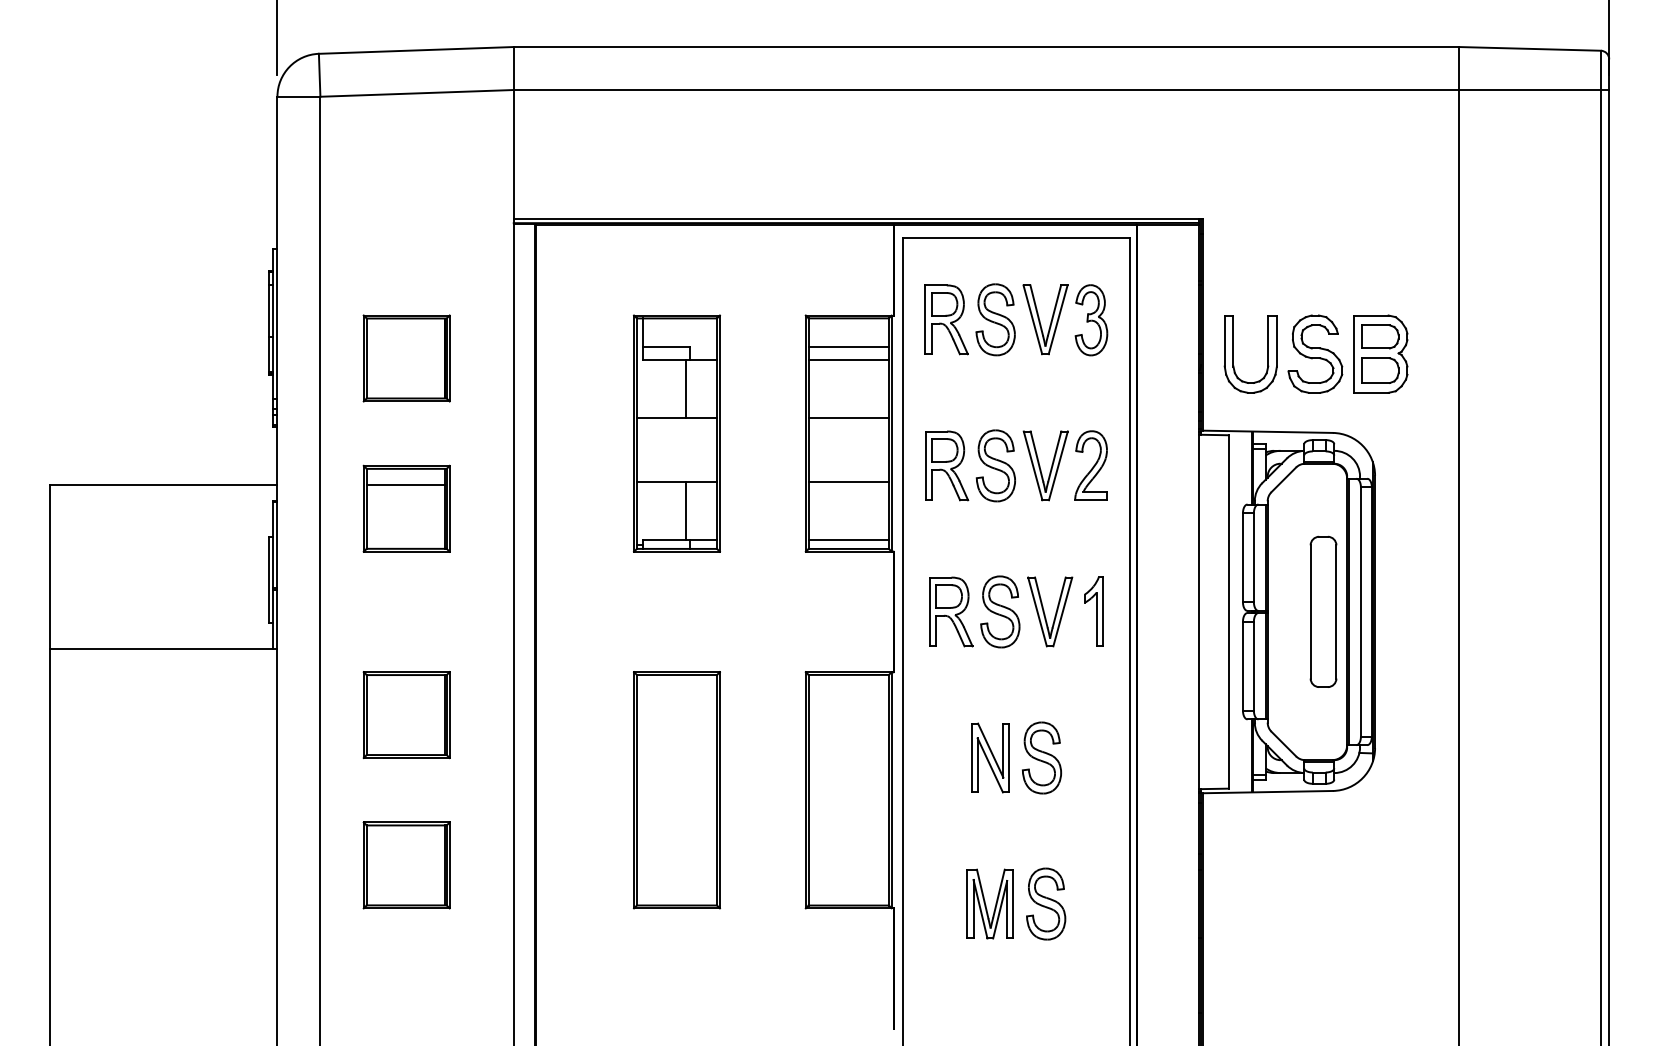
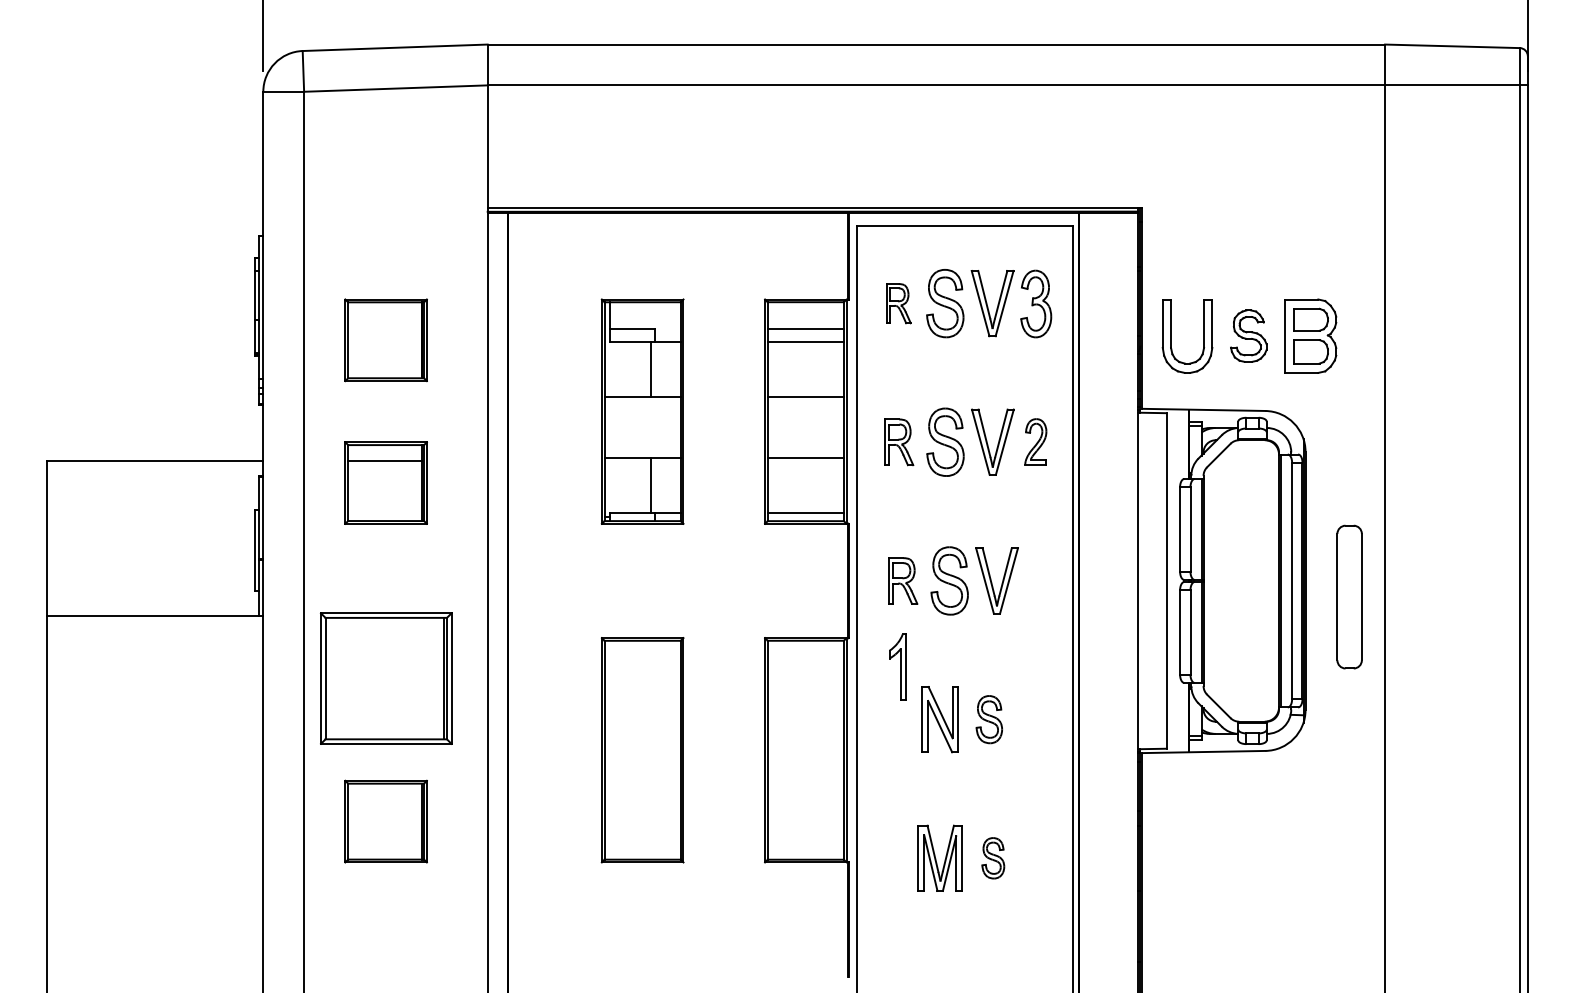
part: (946, 319) -> (898, 303), size x0.6
part: (1315, 353) -> (1248, 335), size x0.7
part: (947, 465) -> (899, 441), size x0.7
part: (1090, 465) -> (1035, 441), size x0.7
part: (951, 611) -> (903, 580), size x0.7
part: (1093, 611) -> (897, 666), moved
part: (1323, 611) -> (1349, 596), moved
part: (406, 715) -> (385, 679), size x1.6
part: (1042, 757) -> (989, 719), size x0.7
part: (1046, 903) -> (993, 857), size x0.6

